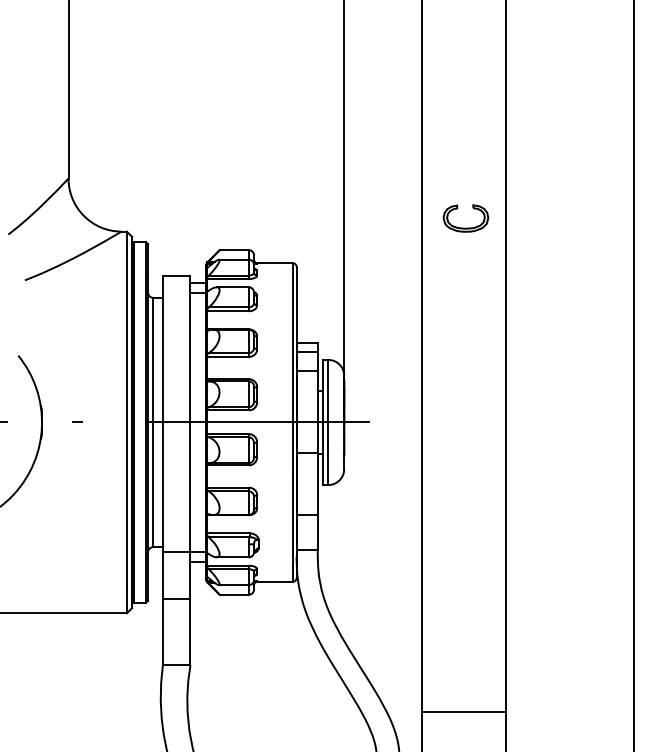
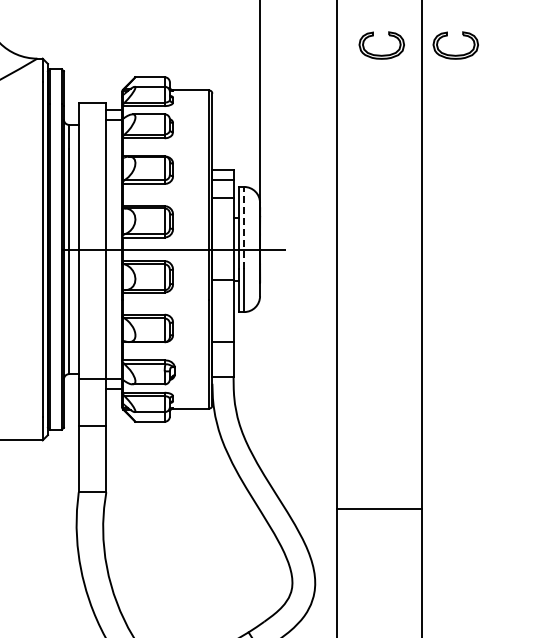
part: (539, 227) -> (455, 54), added
line: (328, 400) -> (244, 227), solid -> dashed
line: (463, 711) -> (379, 508), moved

